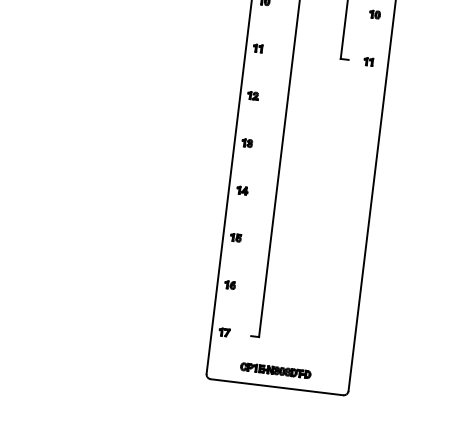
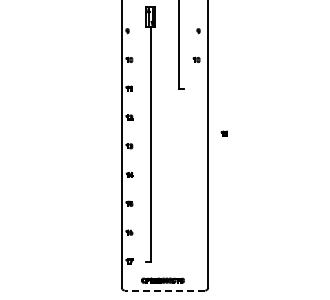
part: (367, 61) -> (223, 133), moved
line: (276, 387) -> (164, 290), solid -> dashed

